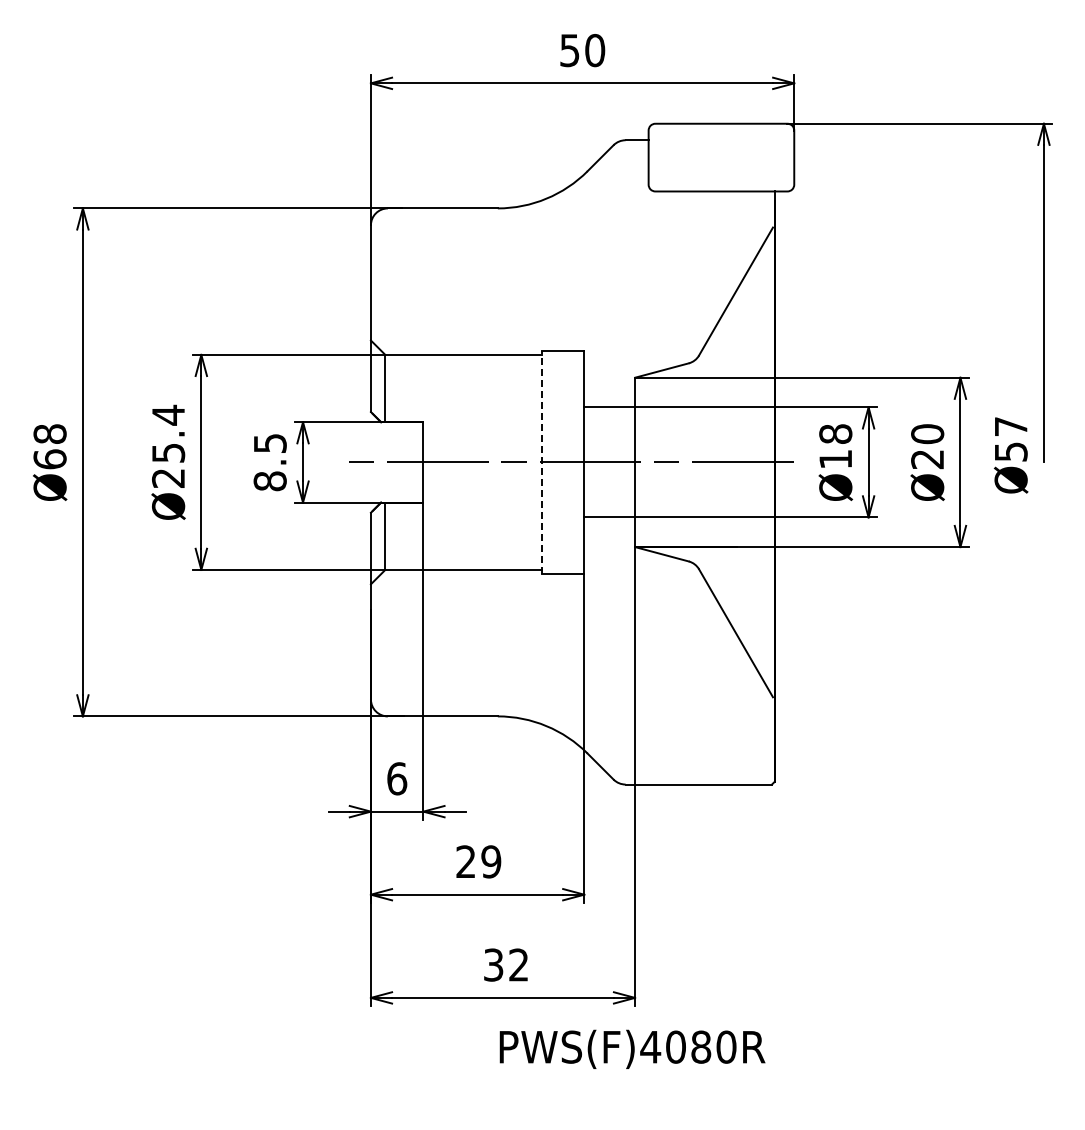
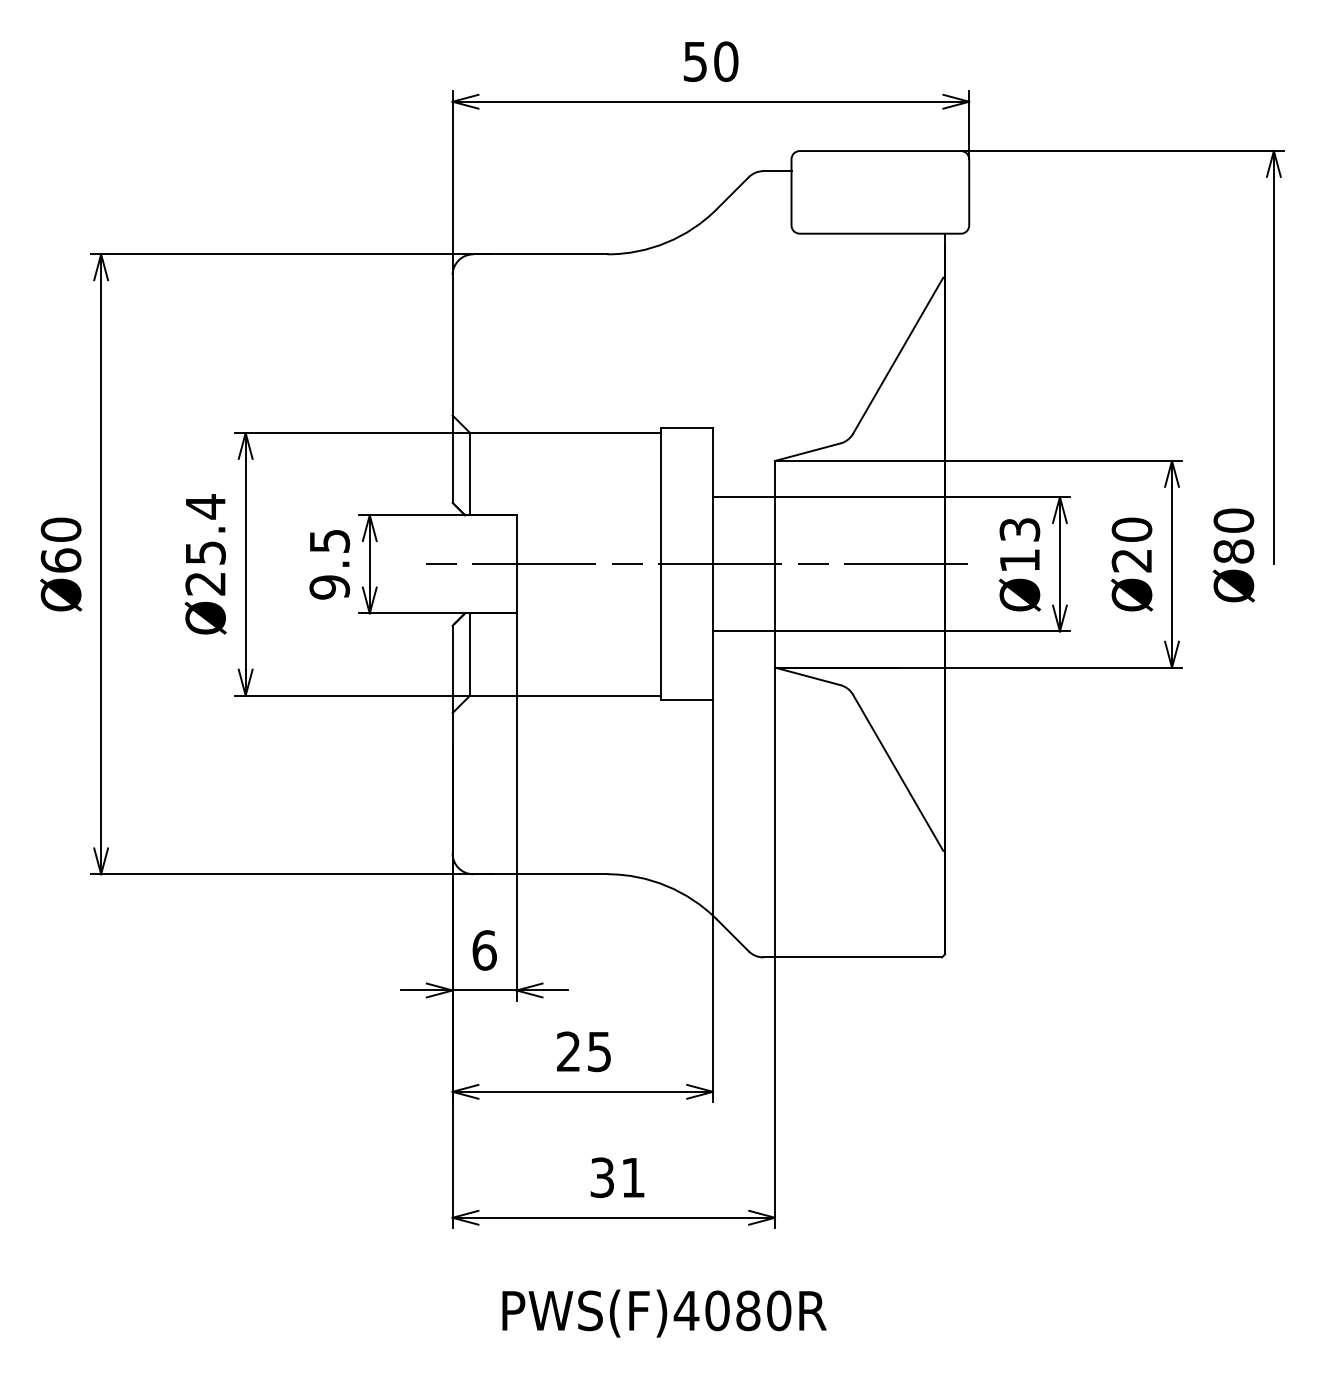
text: (835, 433) -> (1019, 529), Ø18 -> Ø13
text: (49, 434) -> (60, 530), Ø68 -> Ø60
text: (1010, 438) -> (1233, 535), Ø57 -> Ø80
line: (541, 461) -> (660, 563), dashed -> solid
text: (269, 481) -> (328, 587), 8.5 -> 9.5
text: (491, 861) -> (599, 1051), 29 -> 25
text: (518, 964) -> (632, 1177), 32 -> 31
text: (632, 1048) -> (664, 1312), moved

